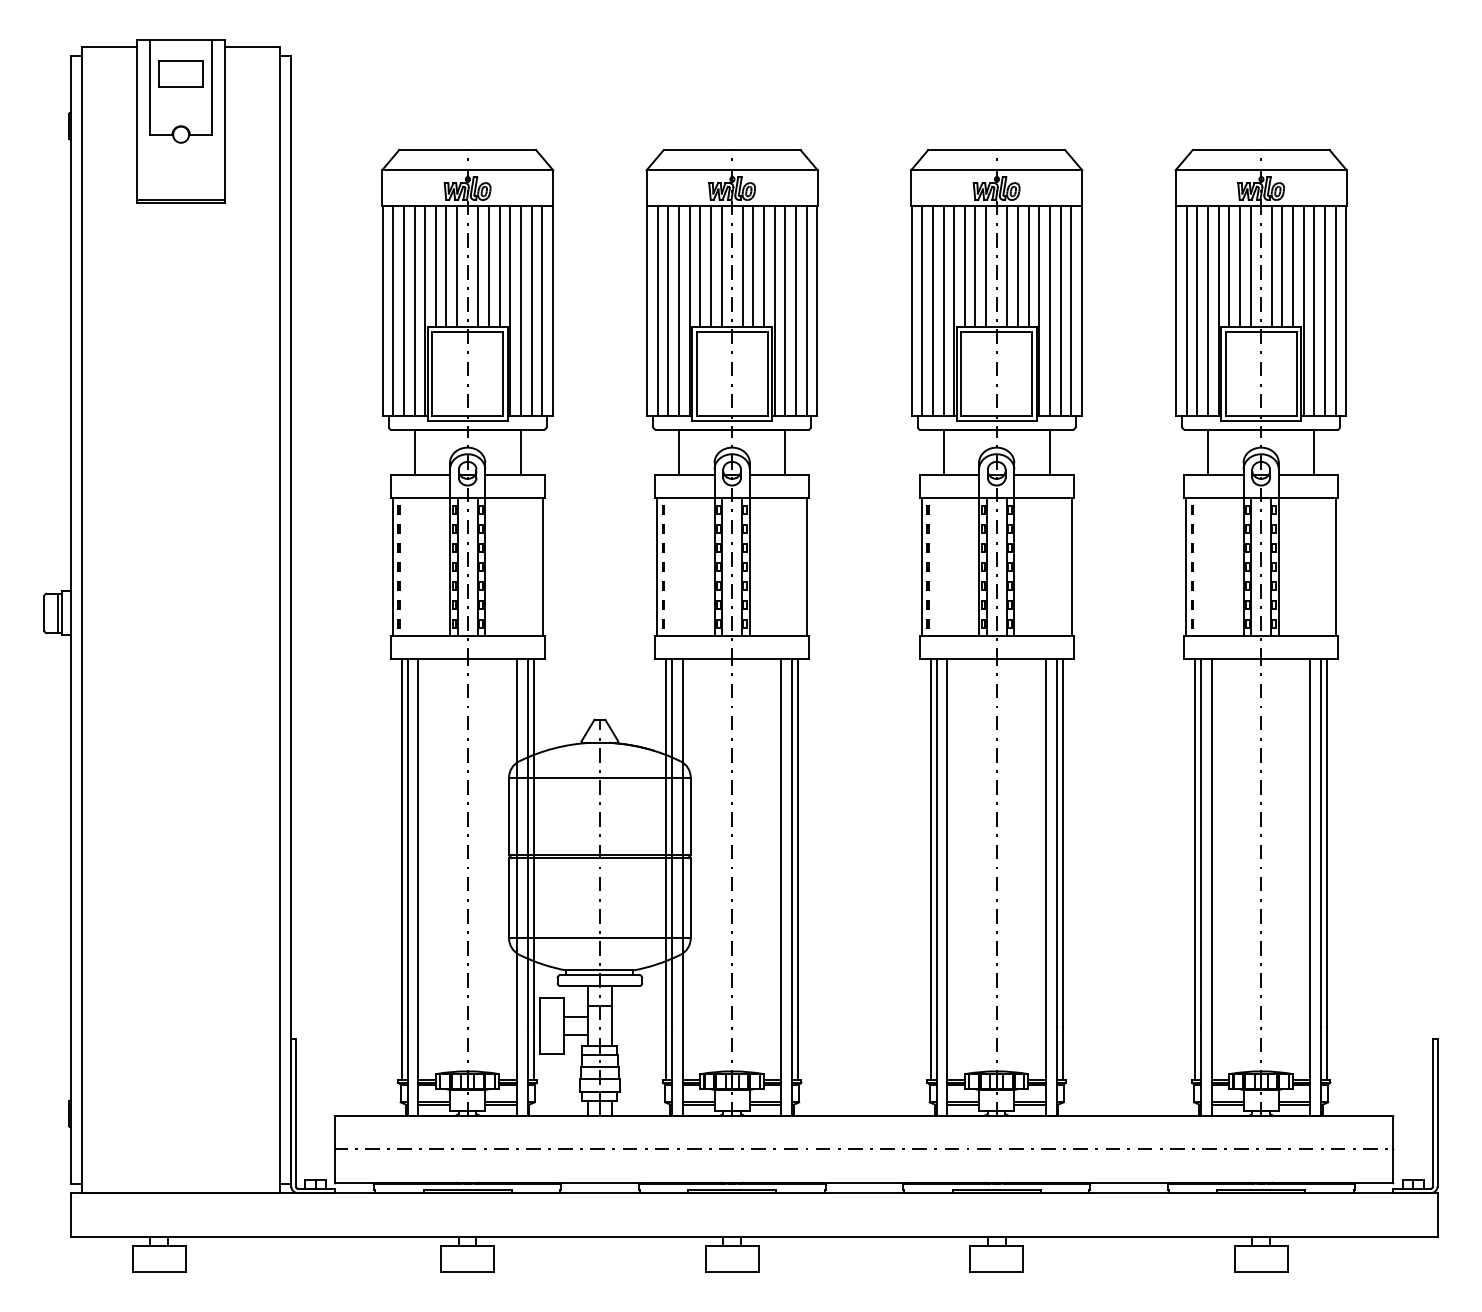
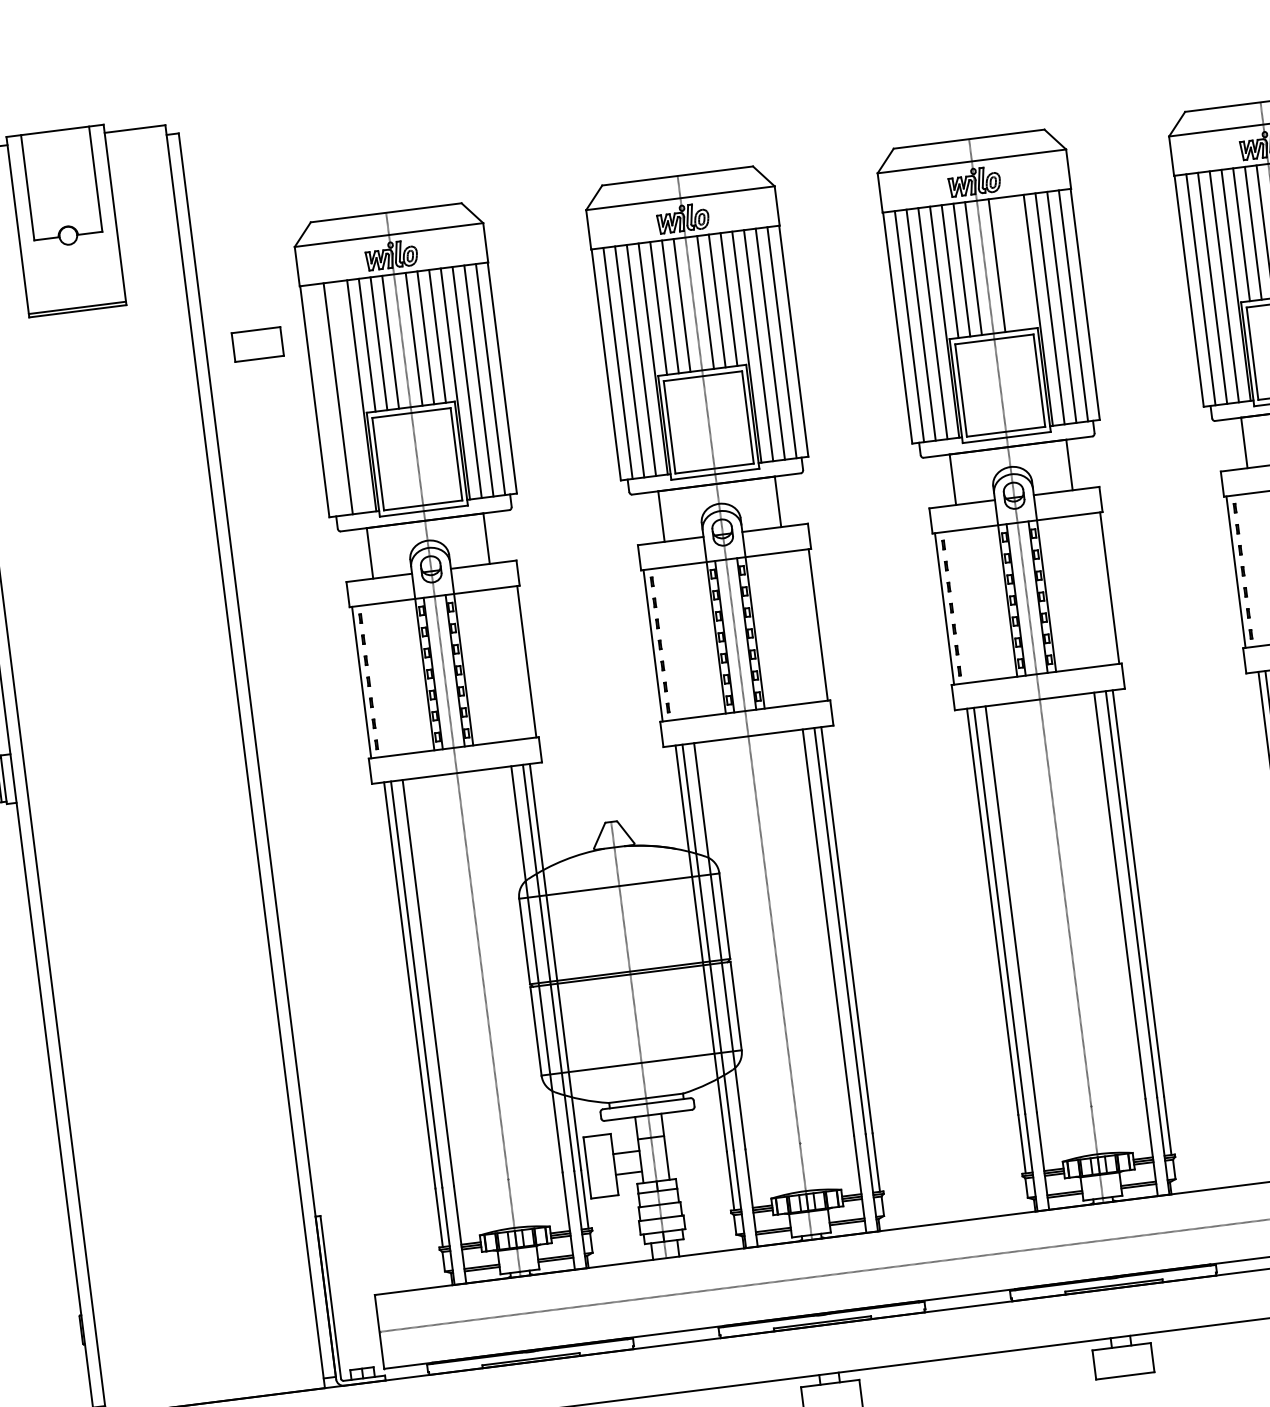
part: (180, 73) -> (257, 343), moved
line: (1017, 265) -> (1008, 263), removed
line: (1028, 265) -> (1020, 261), removed
line: (393, 310) -> (326, 399), removed
line: (414, 310) -> (349, 396), removed

